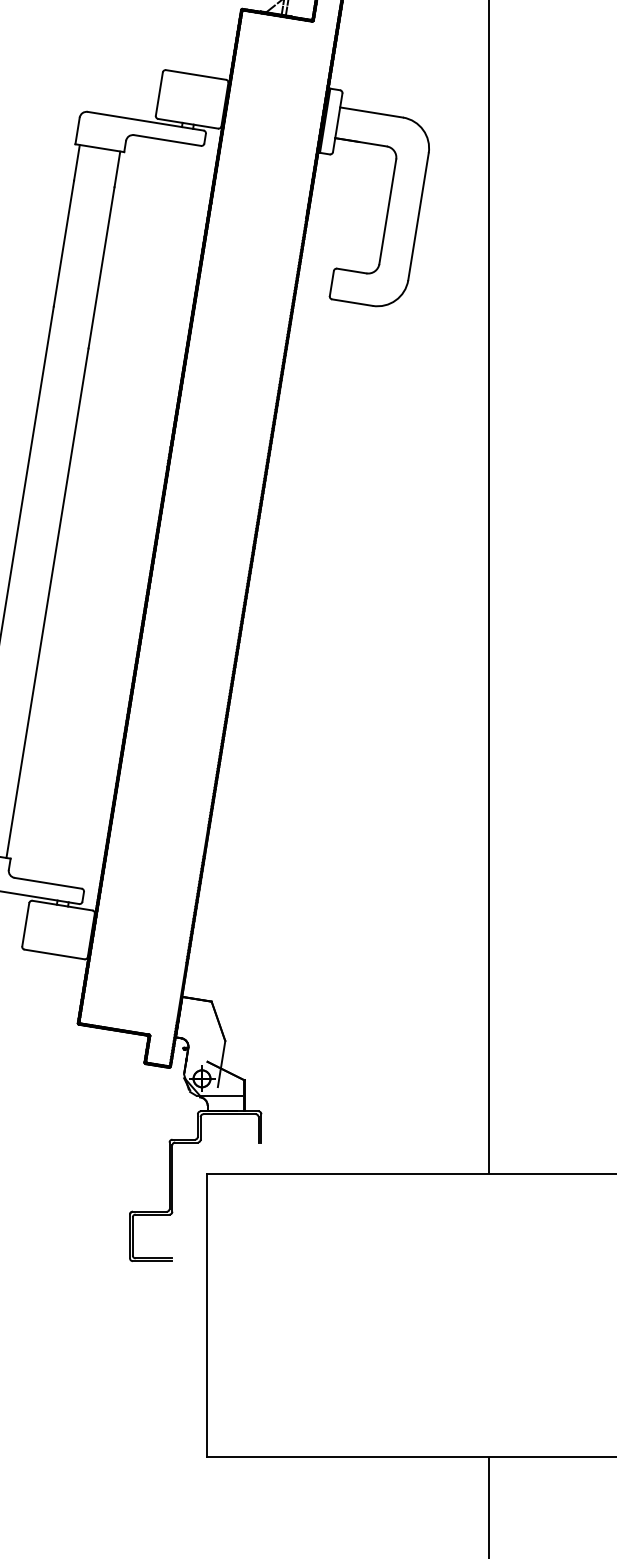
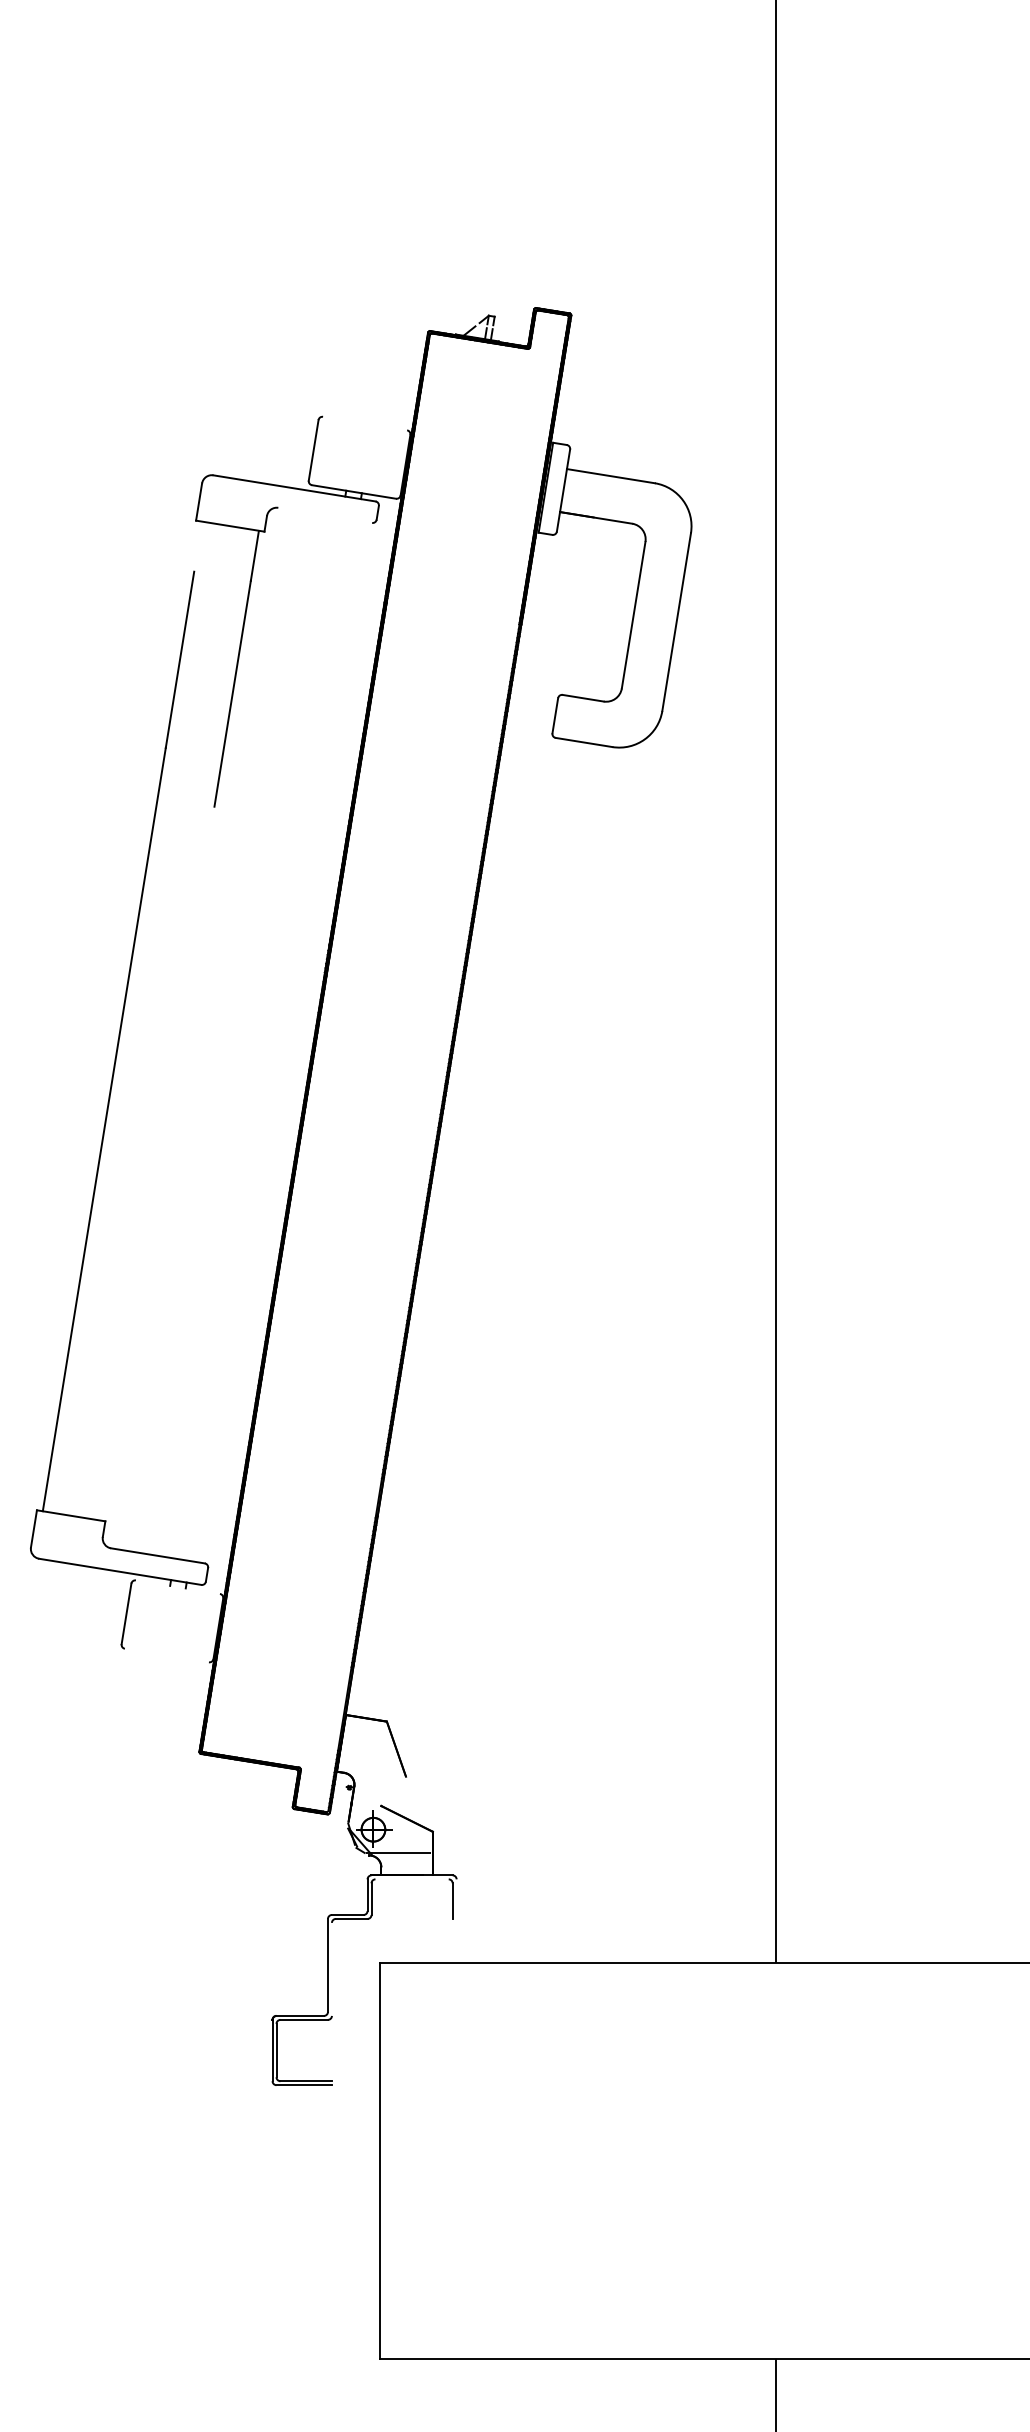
line: (196, 74) -> (365, 423), removed
line: (167, 139) -> (325, 514), removed
line: (77, 162) -> (198, 546), removed
line: (47, 603) -> (156, 1163), removed
line: (62, 905) -> (177, 1586), removed
line: (54, 954) -> (166, 1655), removed
line: (221, 1063) -> (400, 1808), removed
line: (229, 1114) -> (411, 1879), removed
line: (261, 1127) -> (456, 1898), removed
line: (172, 1177) -> (331, 1968), removed

